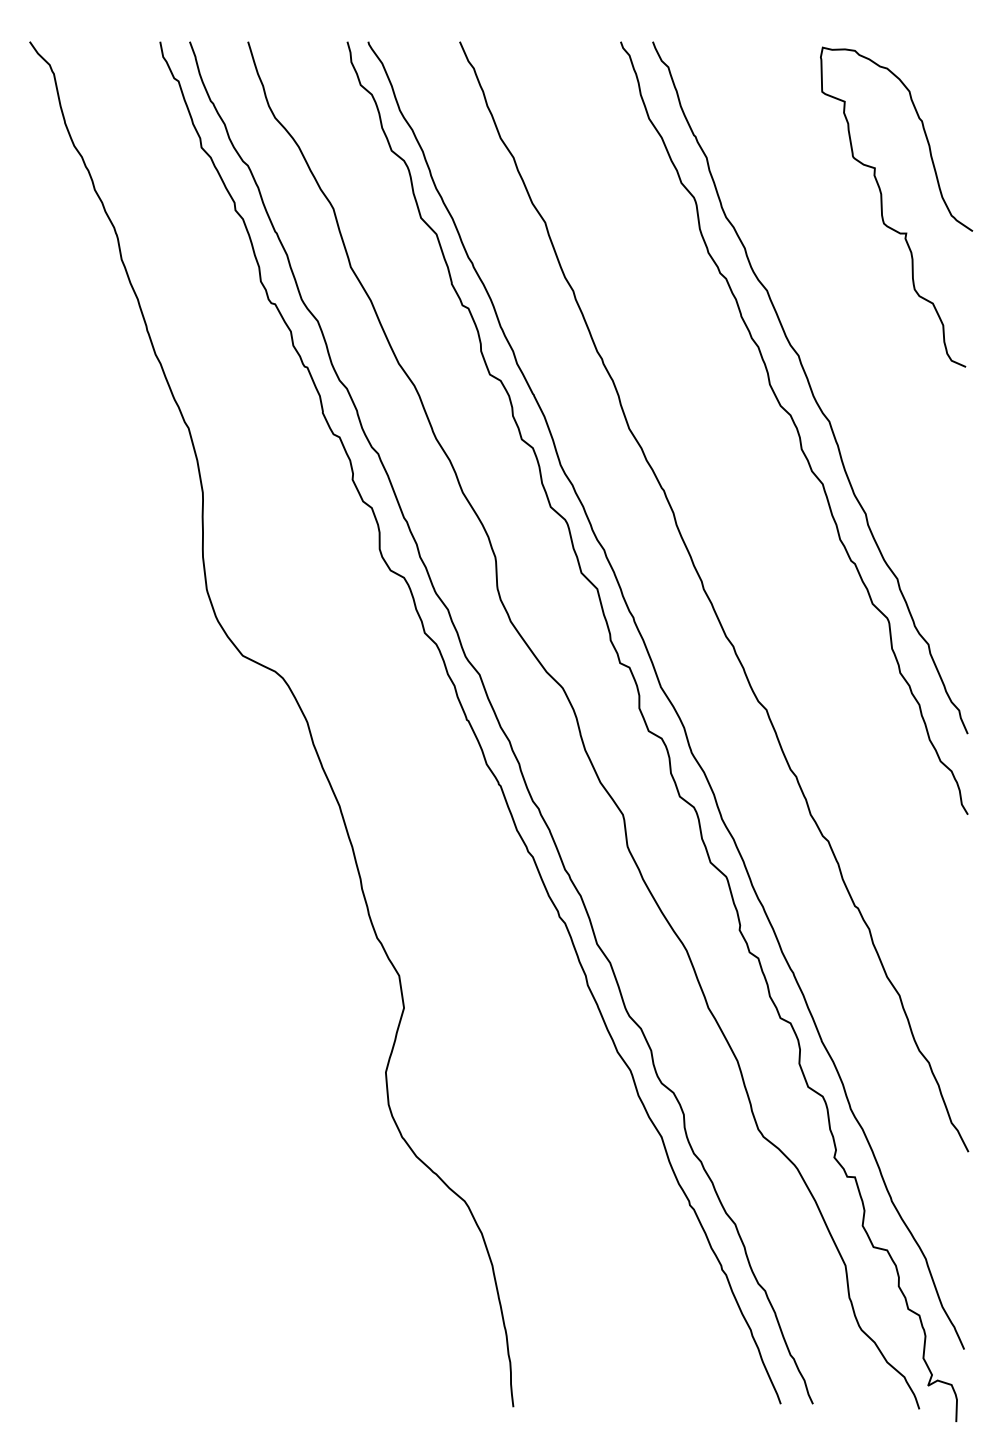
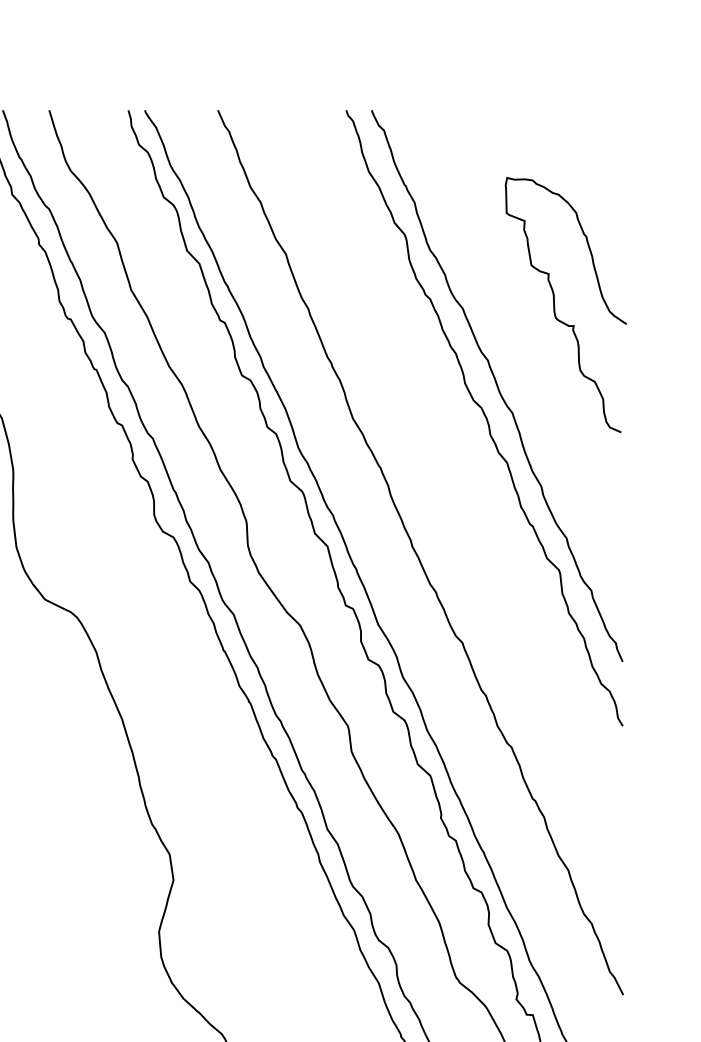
curve: (882, 206) -> (554, 304), moved

